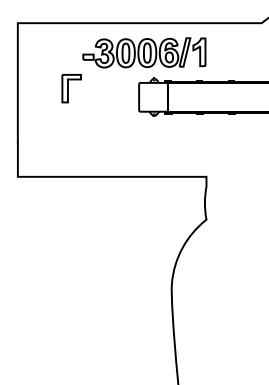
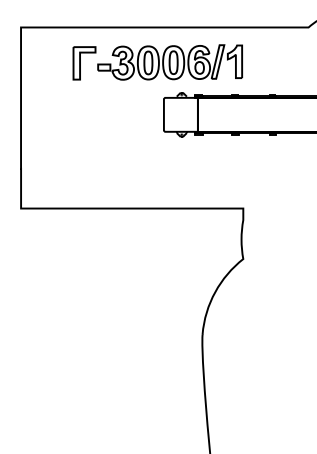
part: (71, 88) -> (84, 63), moved

